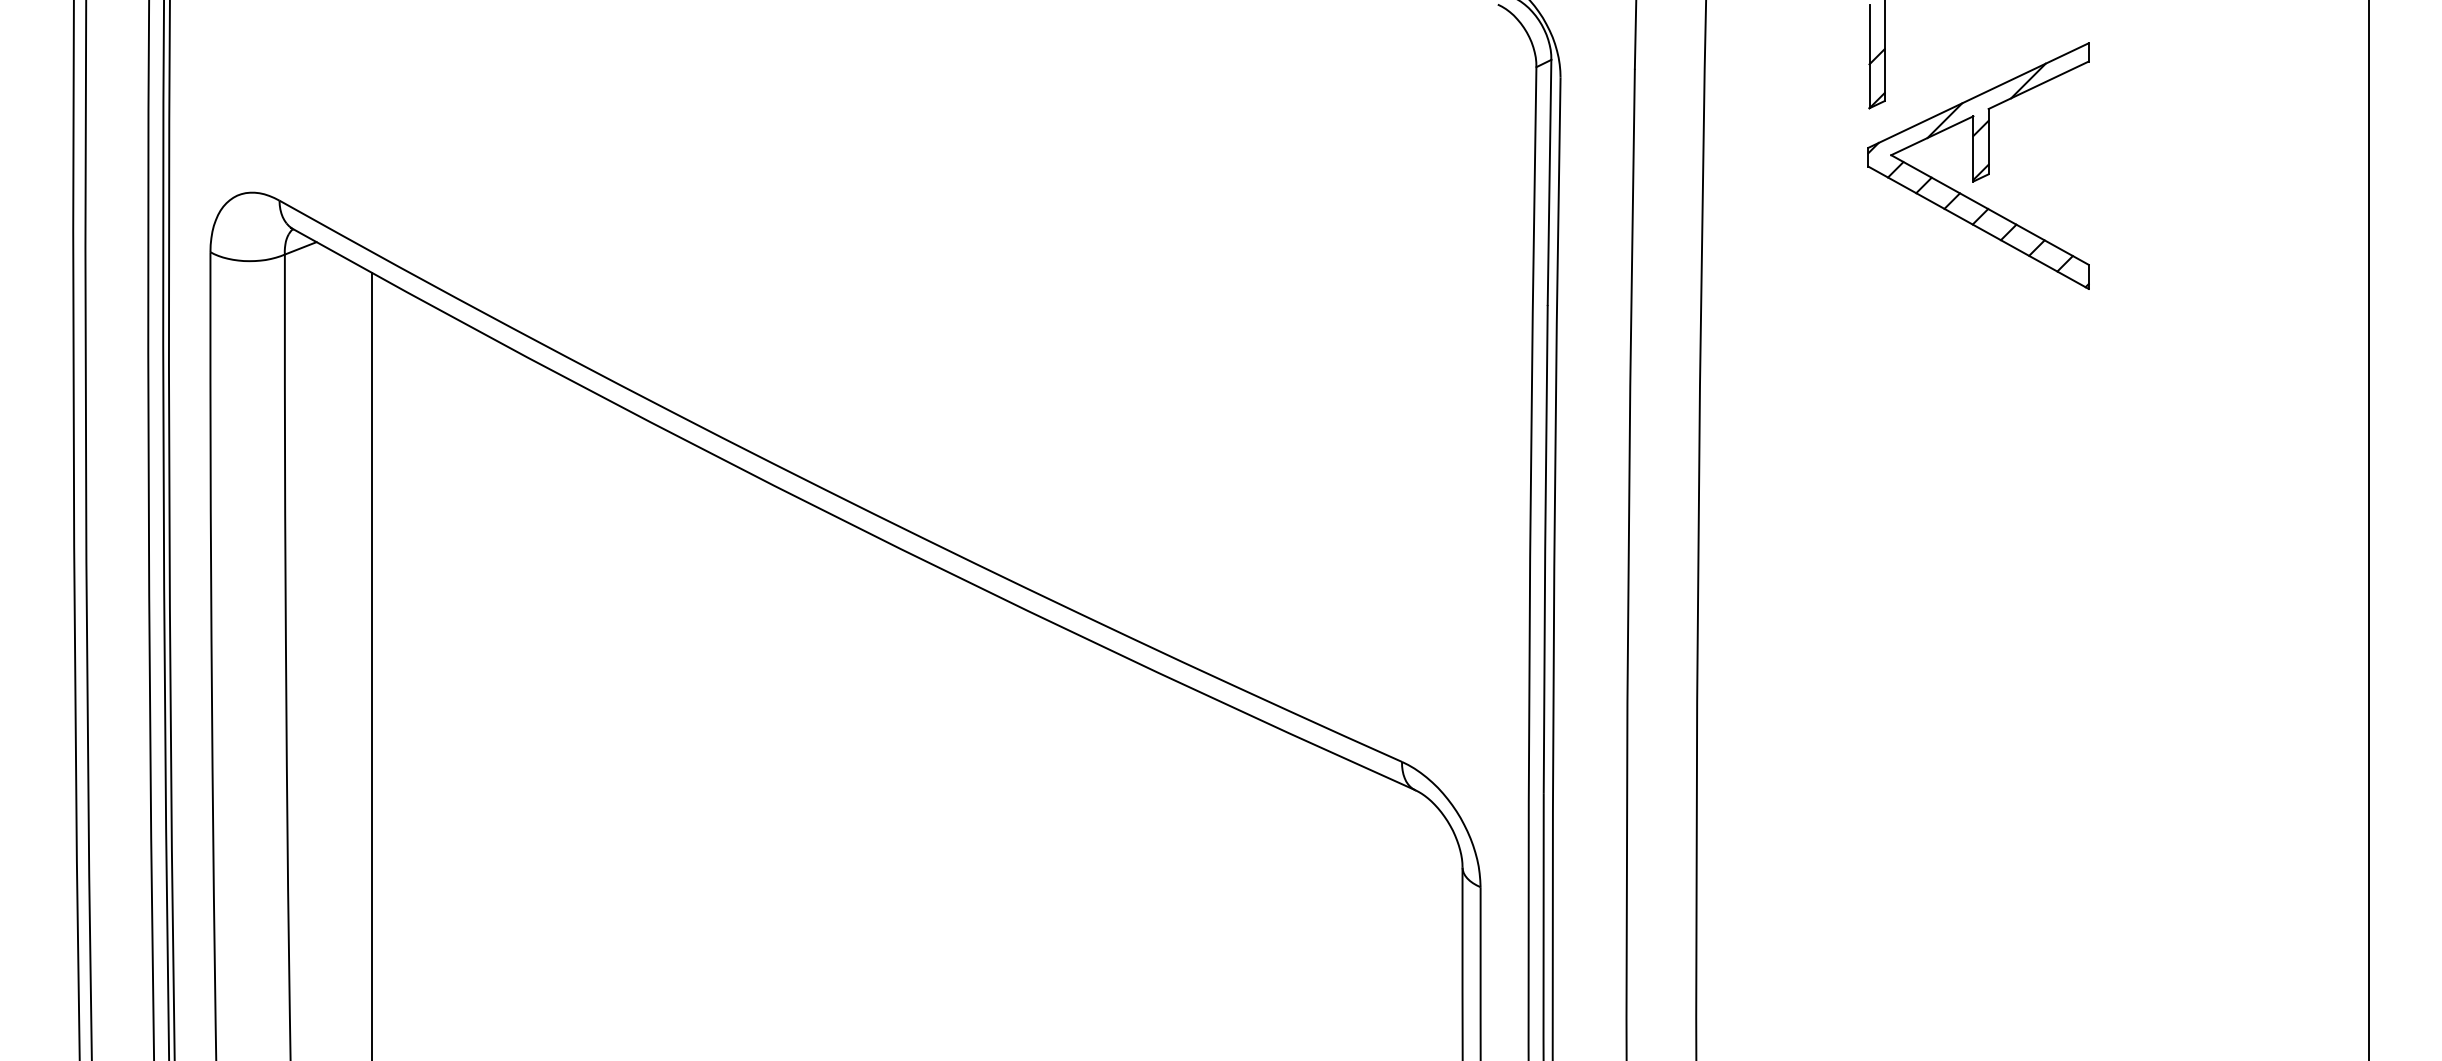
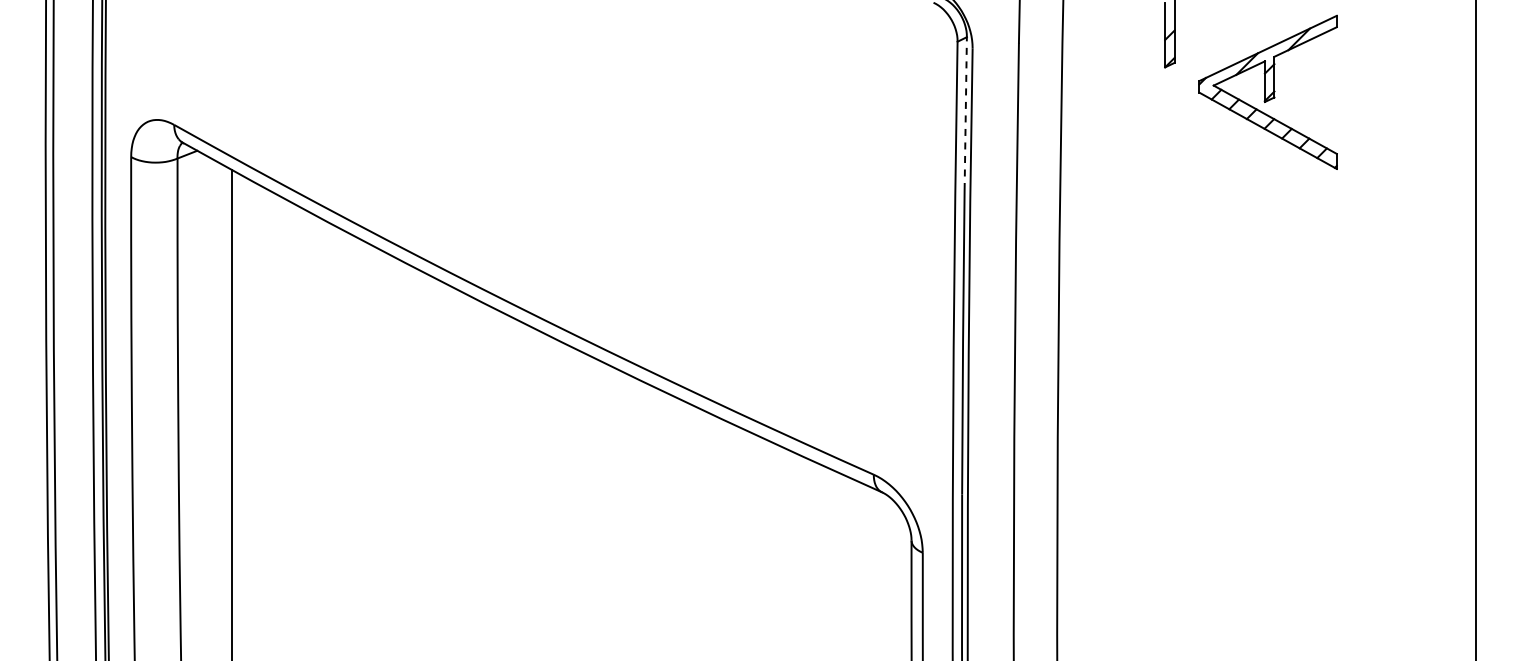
part: (1977, 164) -> (1267, 91), moved
line: (1549, 182) -> (965, 113), solid -> dashed

